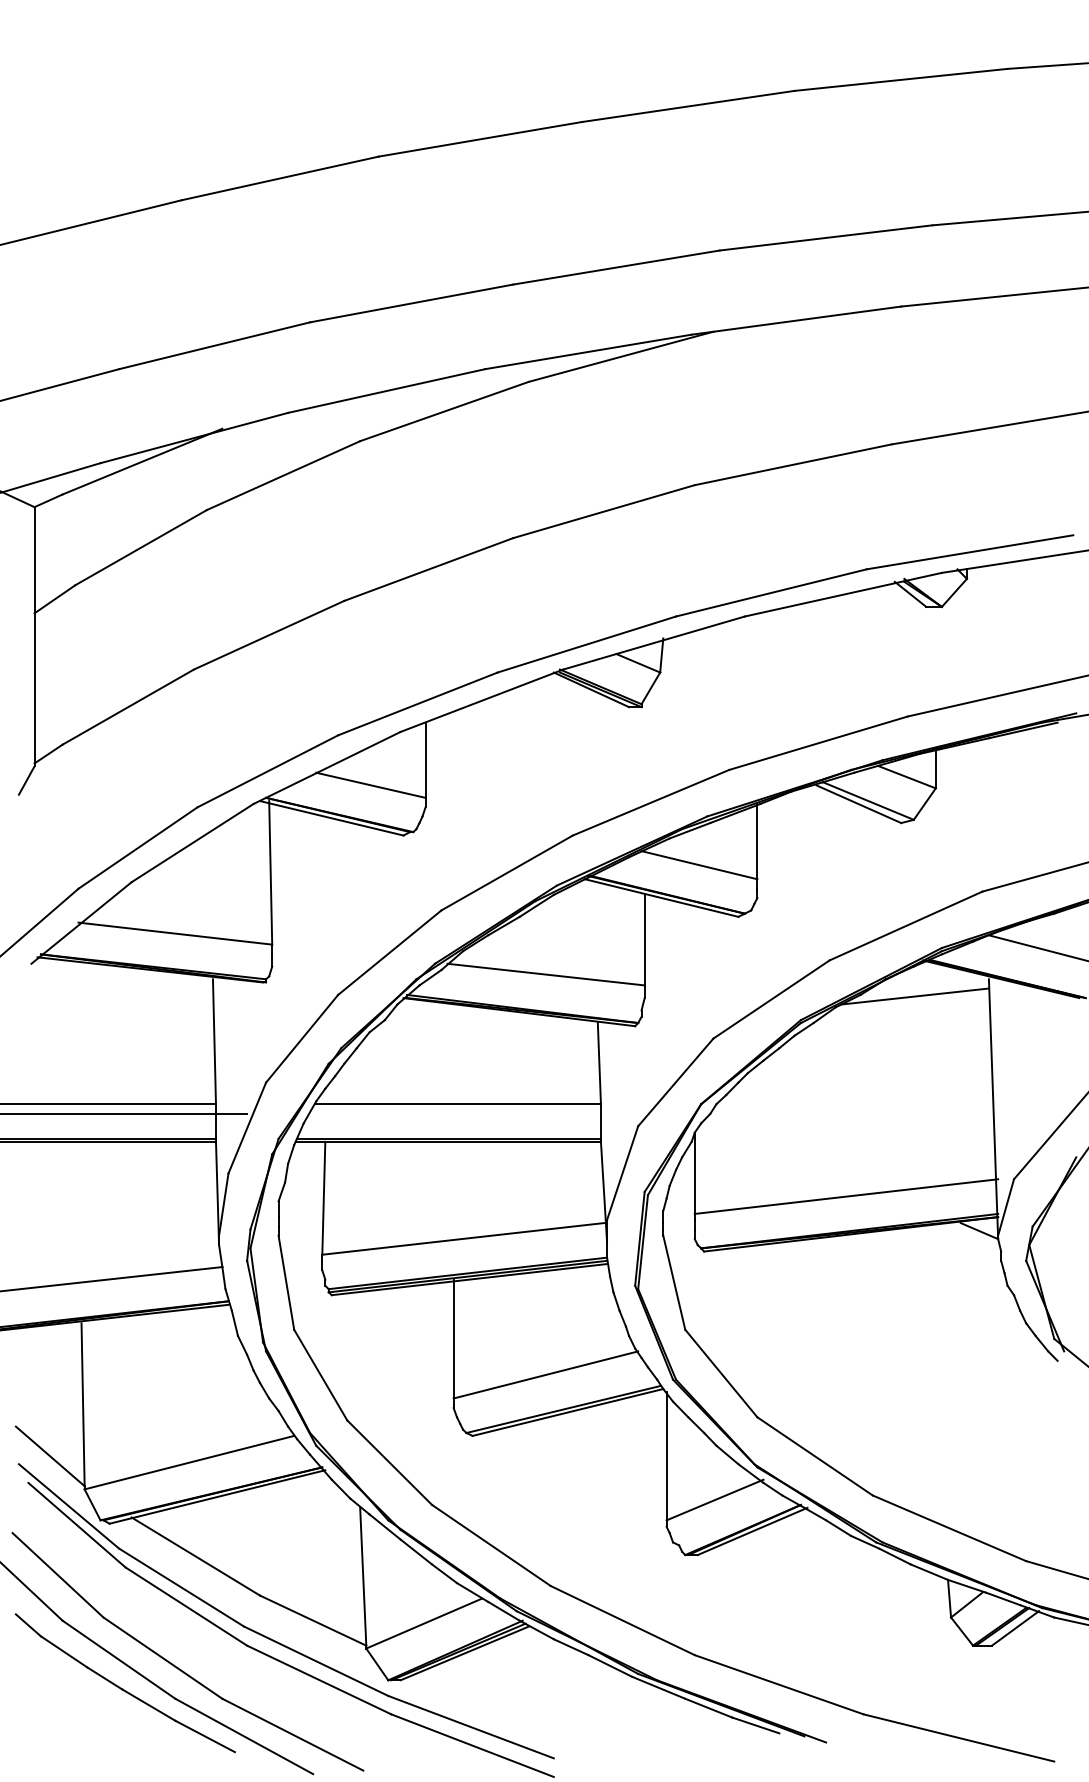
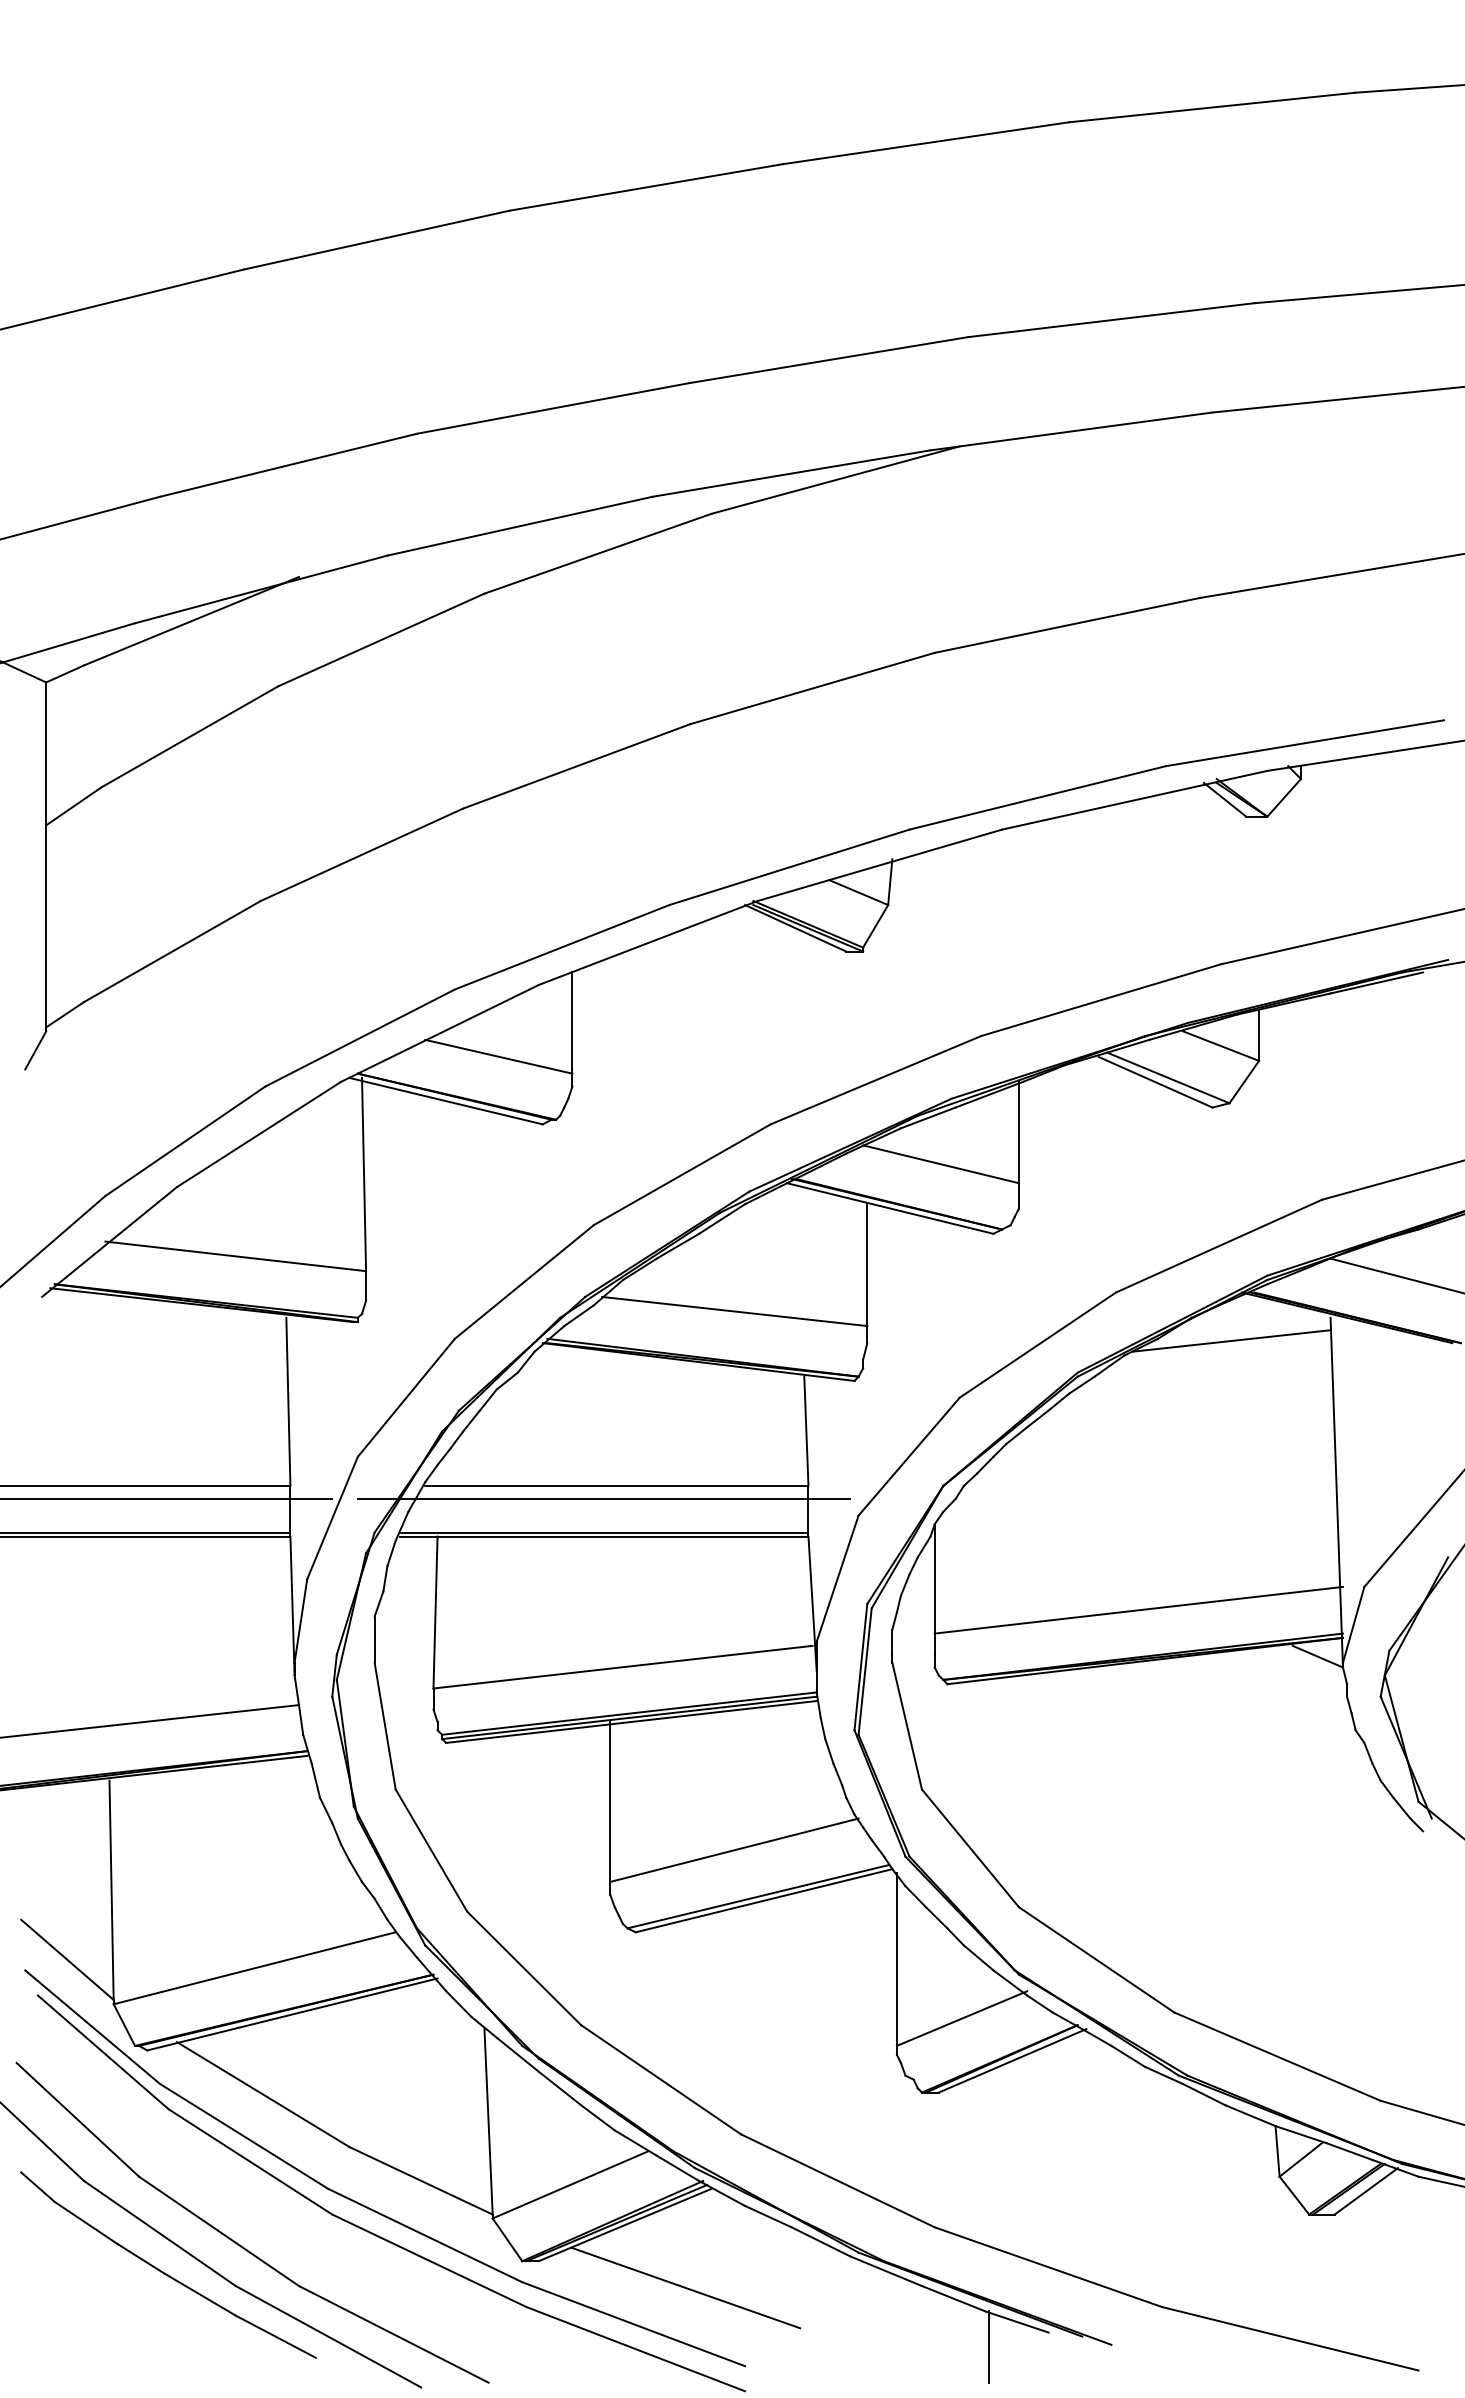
line: (448, 1113) -> (603, 1498), added
line: (510, 1700) -> (686, 2288), added
line: (735, 1743) -> (989, 2346), added

